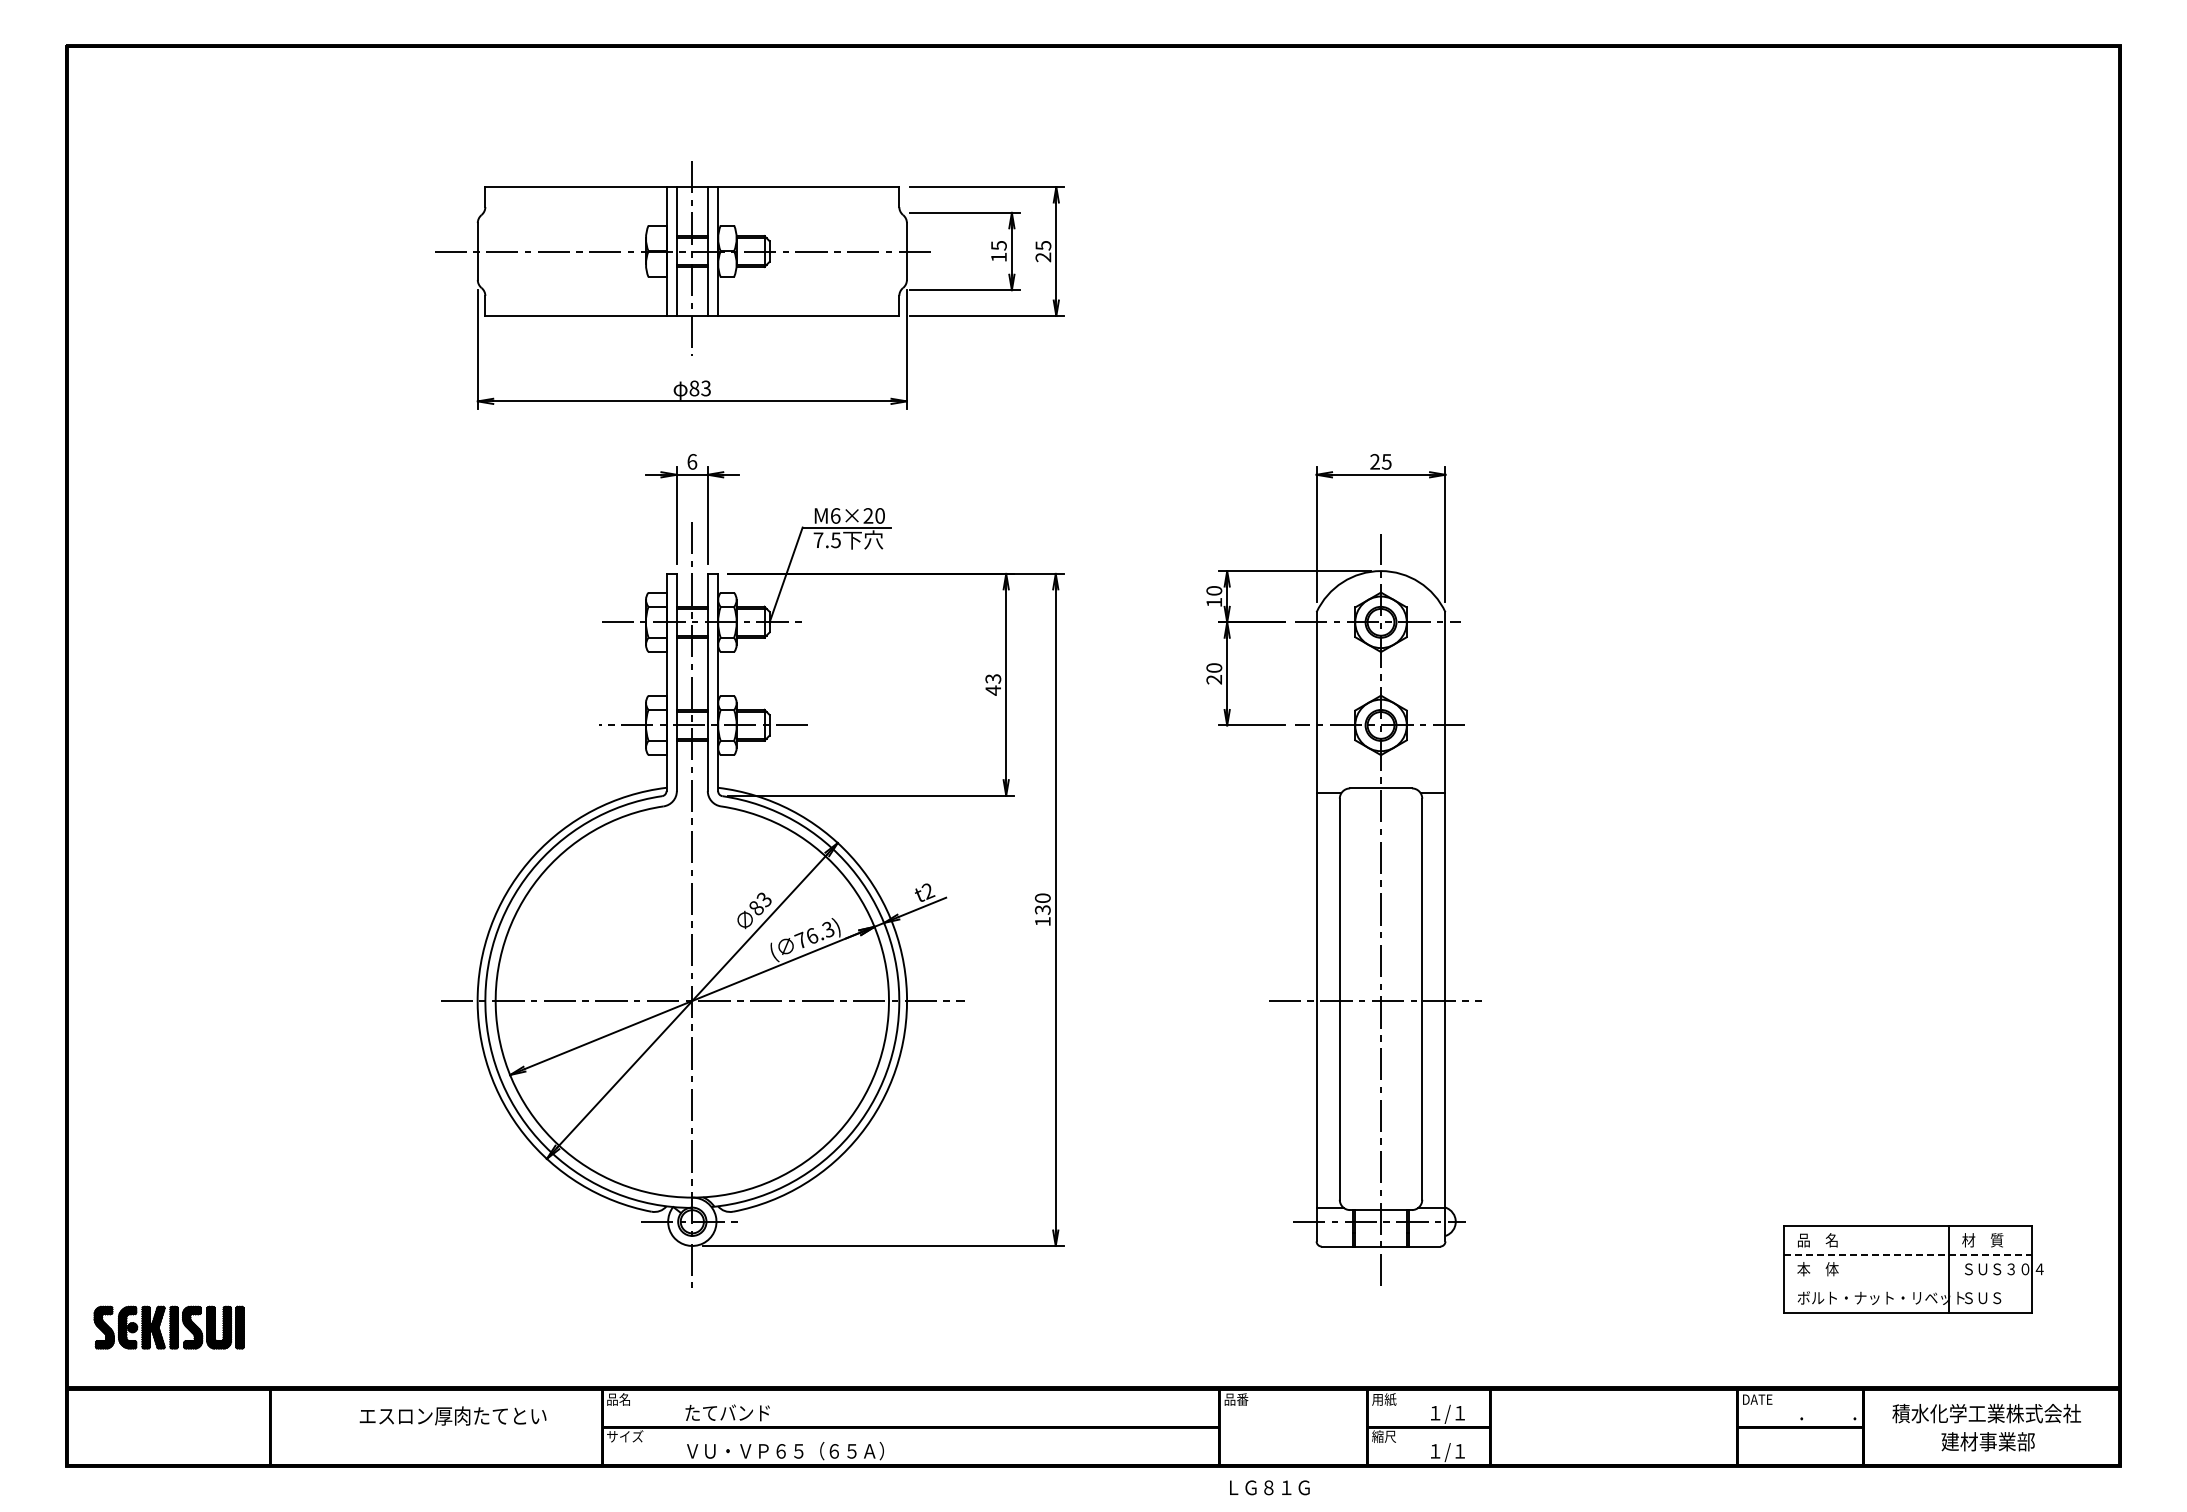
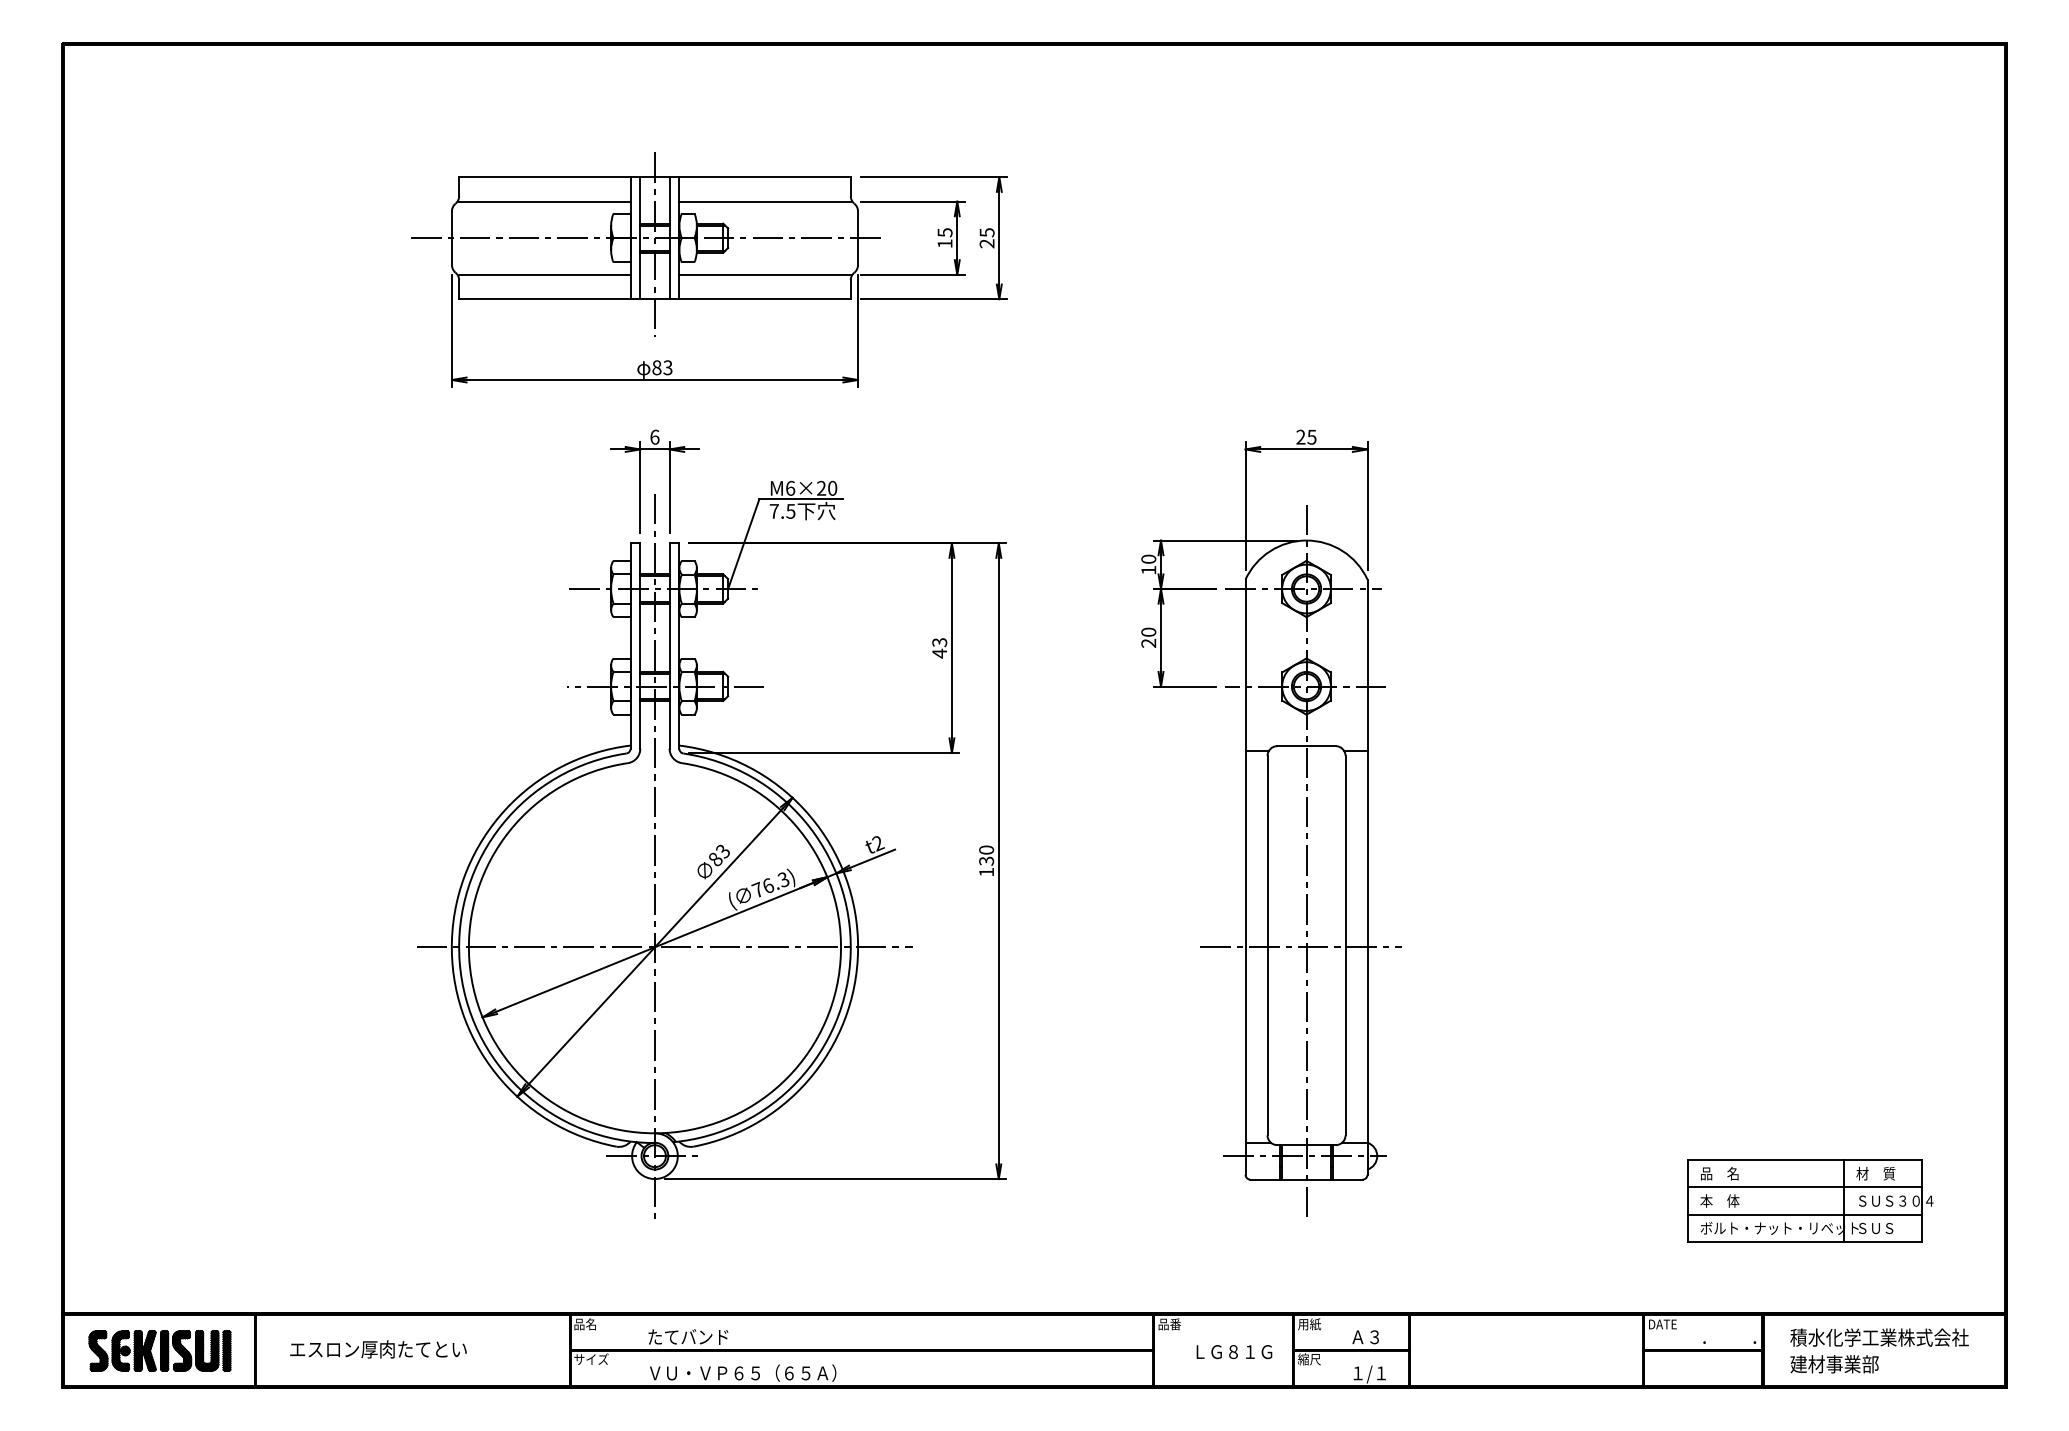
line: (575, 212) -> (544, 201), added
line: (808, 212) -> (764, 201), added
line: (575, 290) -> (544, 275), added
line: (808, 290) -> (764, 275), added
line: (1908, 1254) -> (1805, 1187), dashed -> solid
line: (1907, 1283) -> (1804, 1214), added
part: (168, 1327) -> (159, 1350), moved
text: (1446, 1413) -> (1368, 1337), １/１ -> Ａ３
text: (452, 1415) -> (377, 1348), moved
text: (1987, 1441) -> (1833, 1364), moved
text: (1269, 1487) -> (1234, 1351), moved

